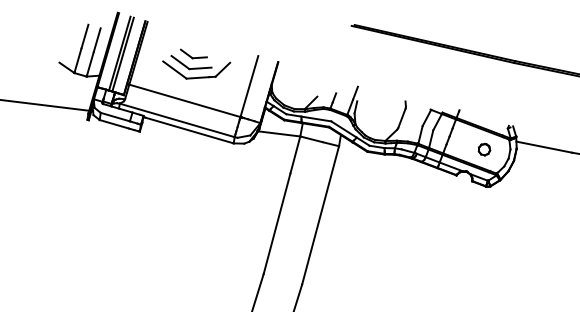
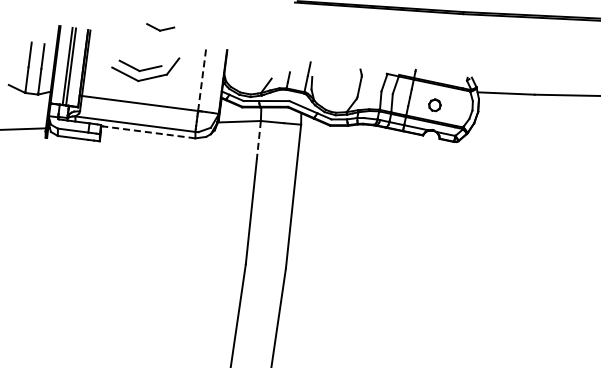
part: (193, 55) -> (160, 27), moved
line: (249, 85) -> (202, 78), solid -> dashed
line: (188, 130) -> (148, 132), solid -> dashed
part: (484, 148) -> (434, 104), moved
line: (294, 155) -> (258, 140), solid -> dashed

